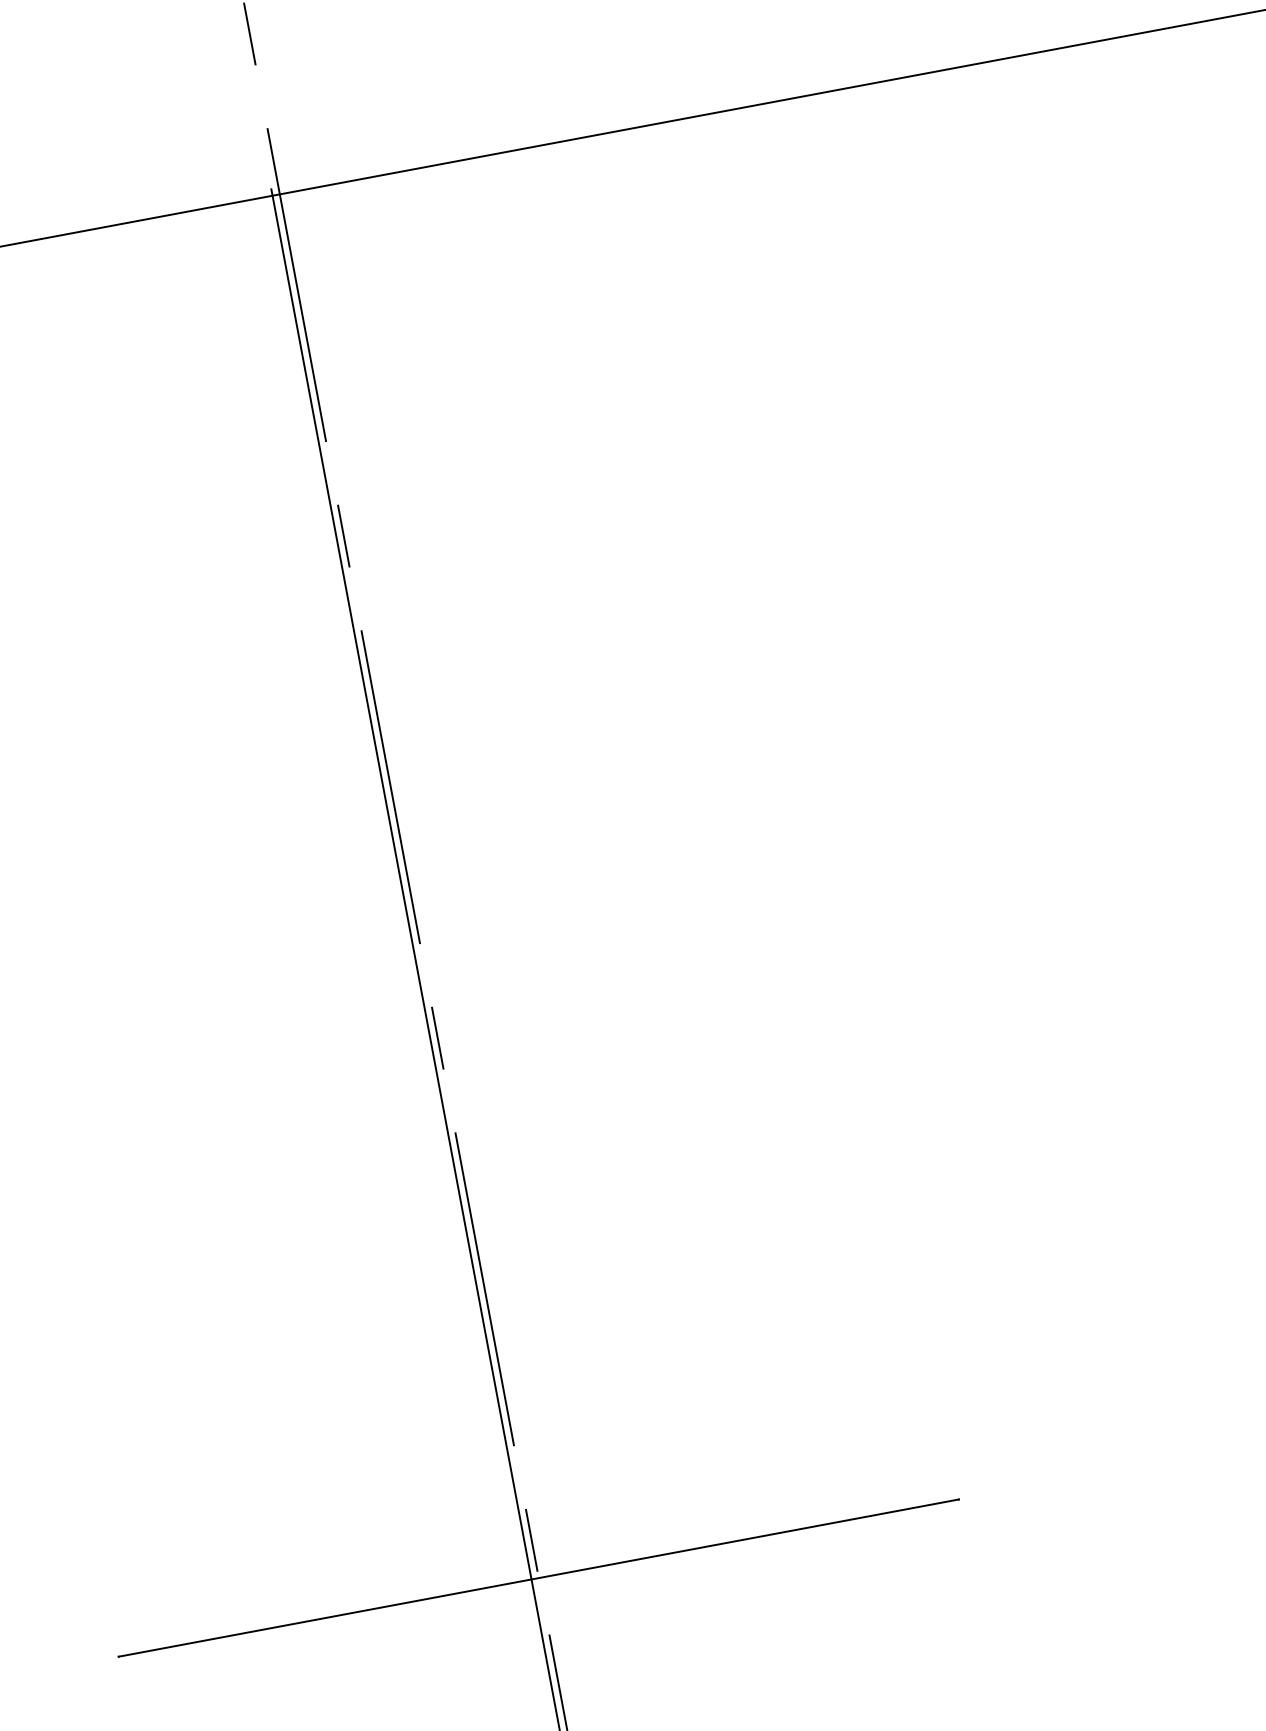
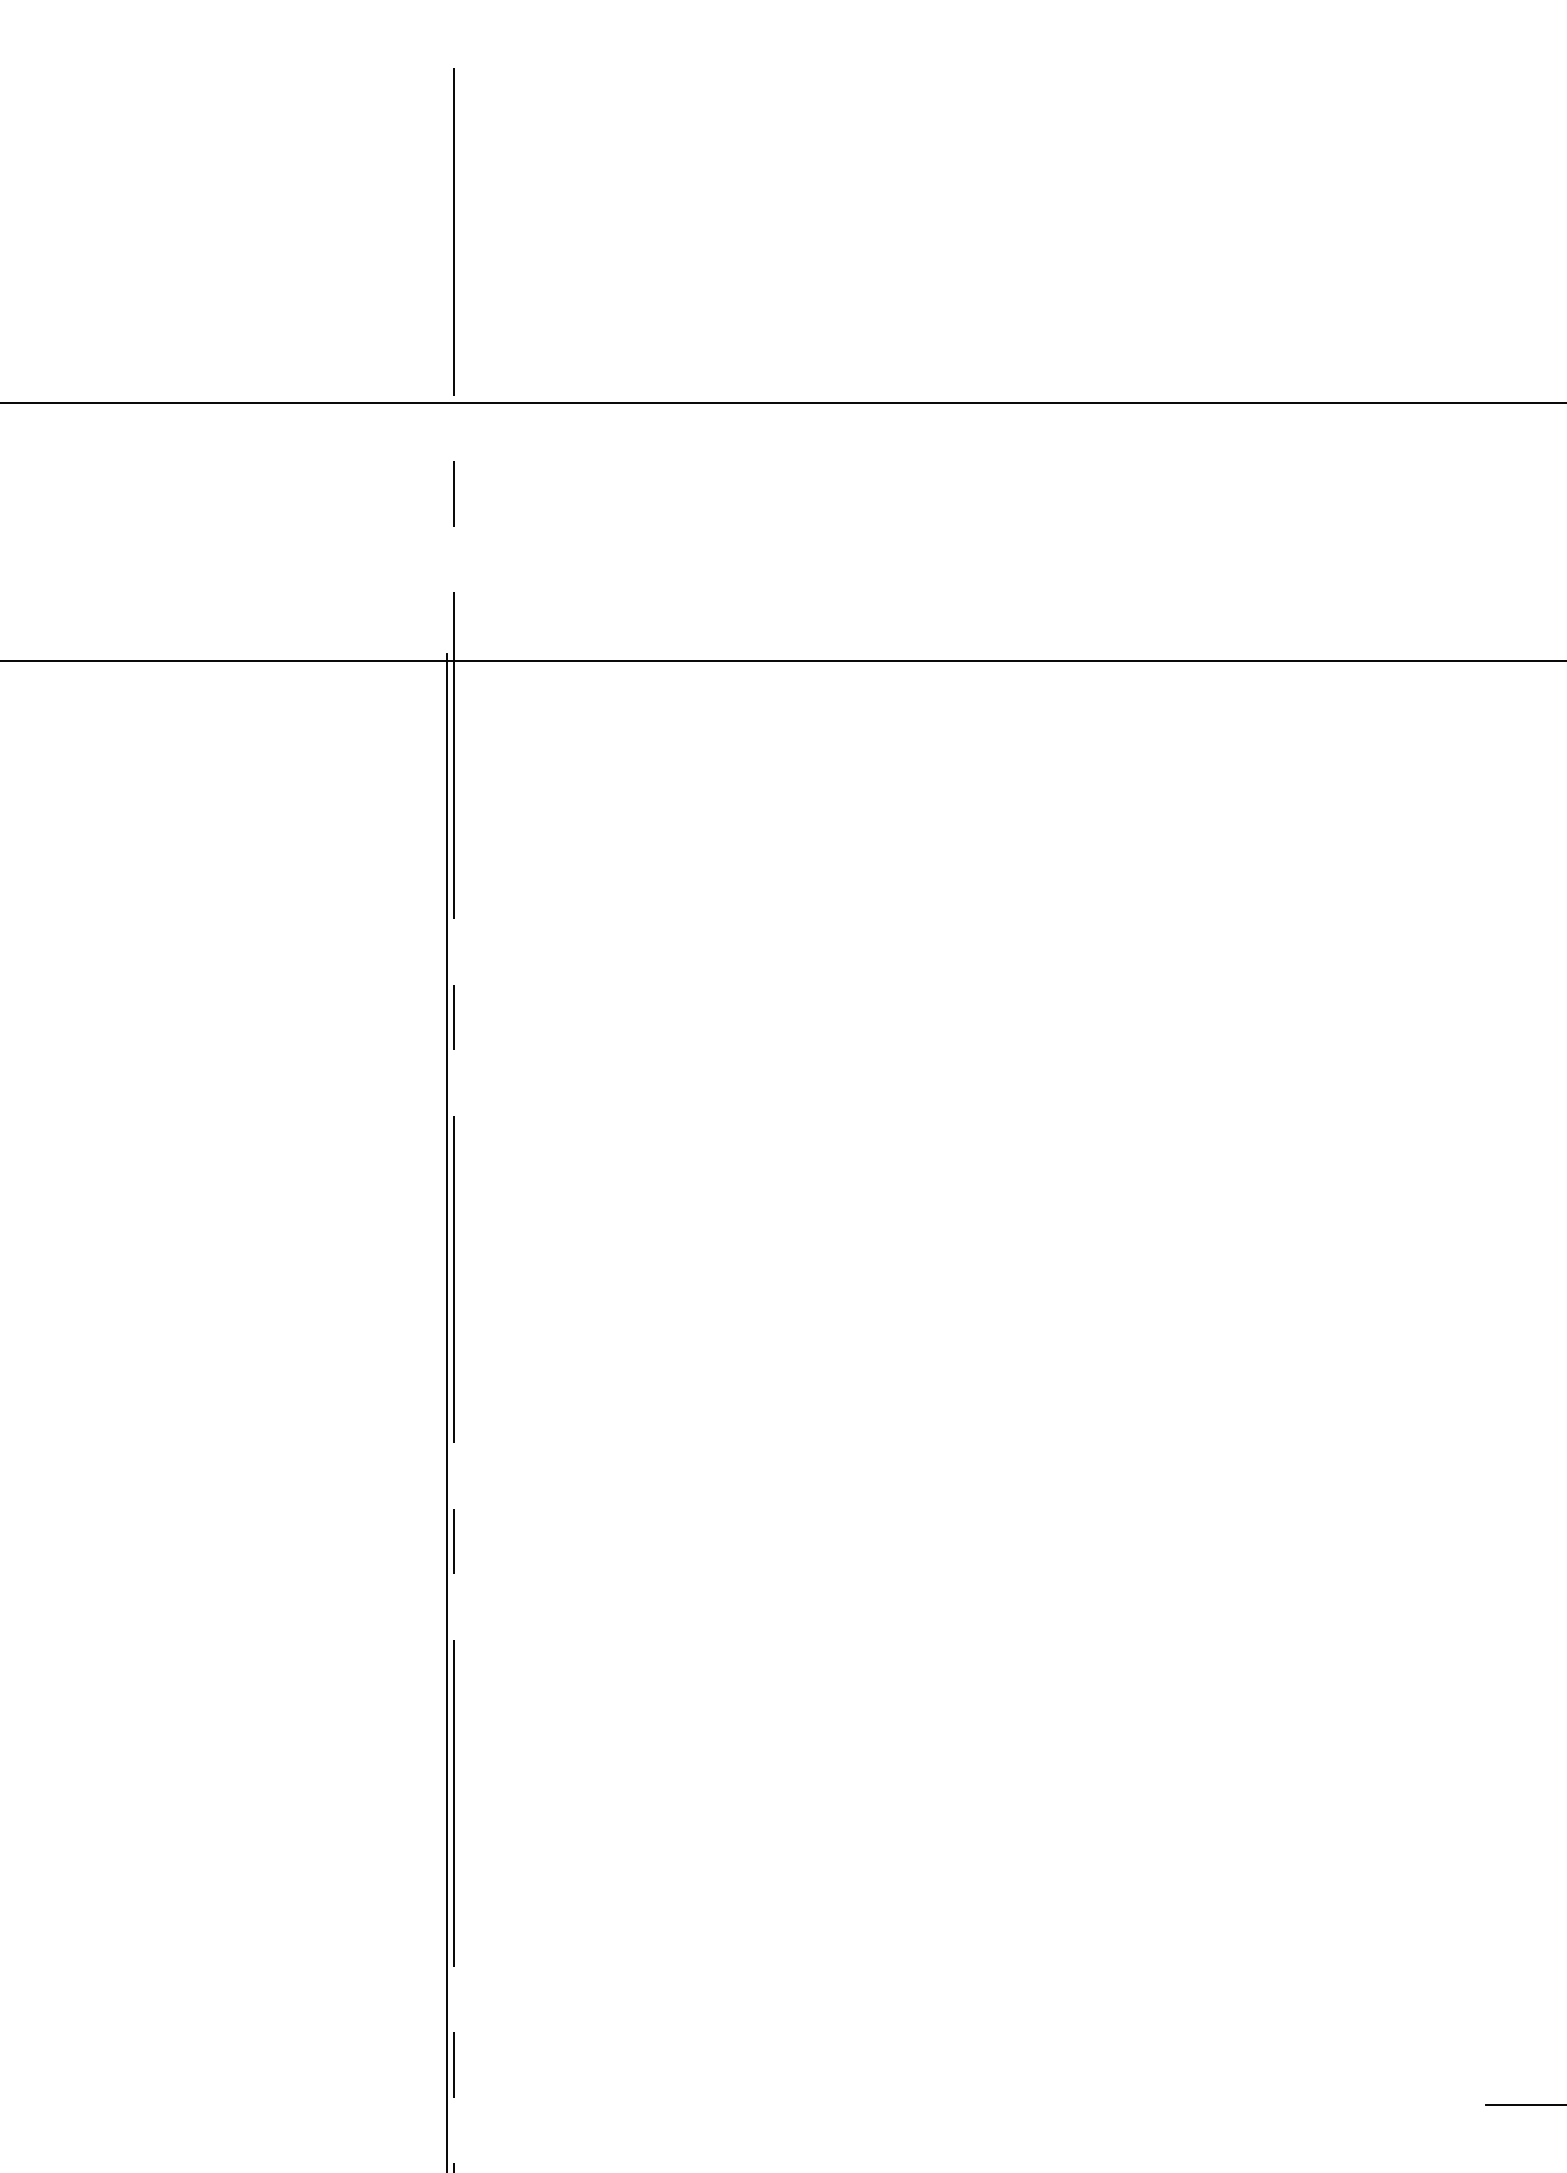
line: (538, 1578) -> (454, 2104), removed

